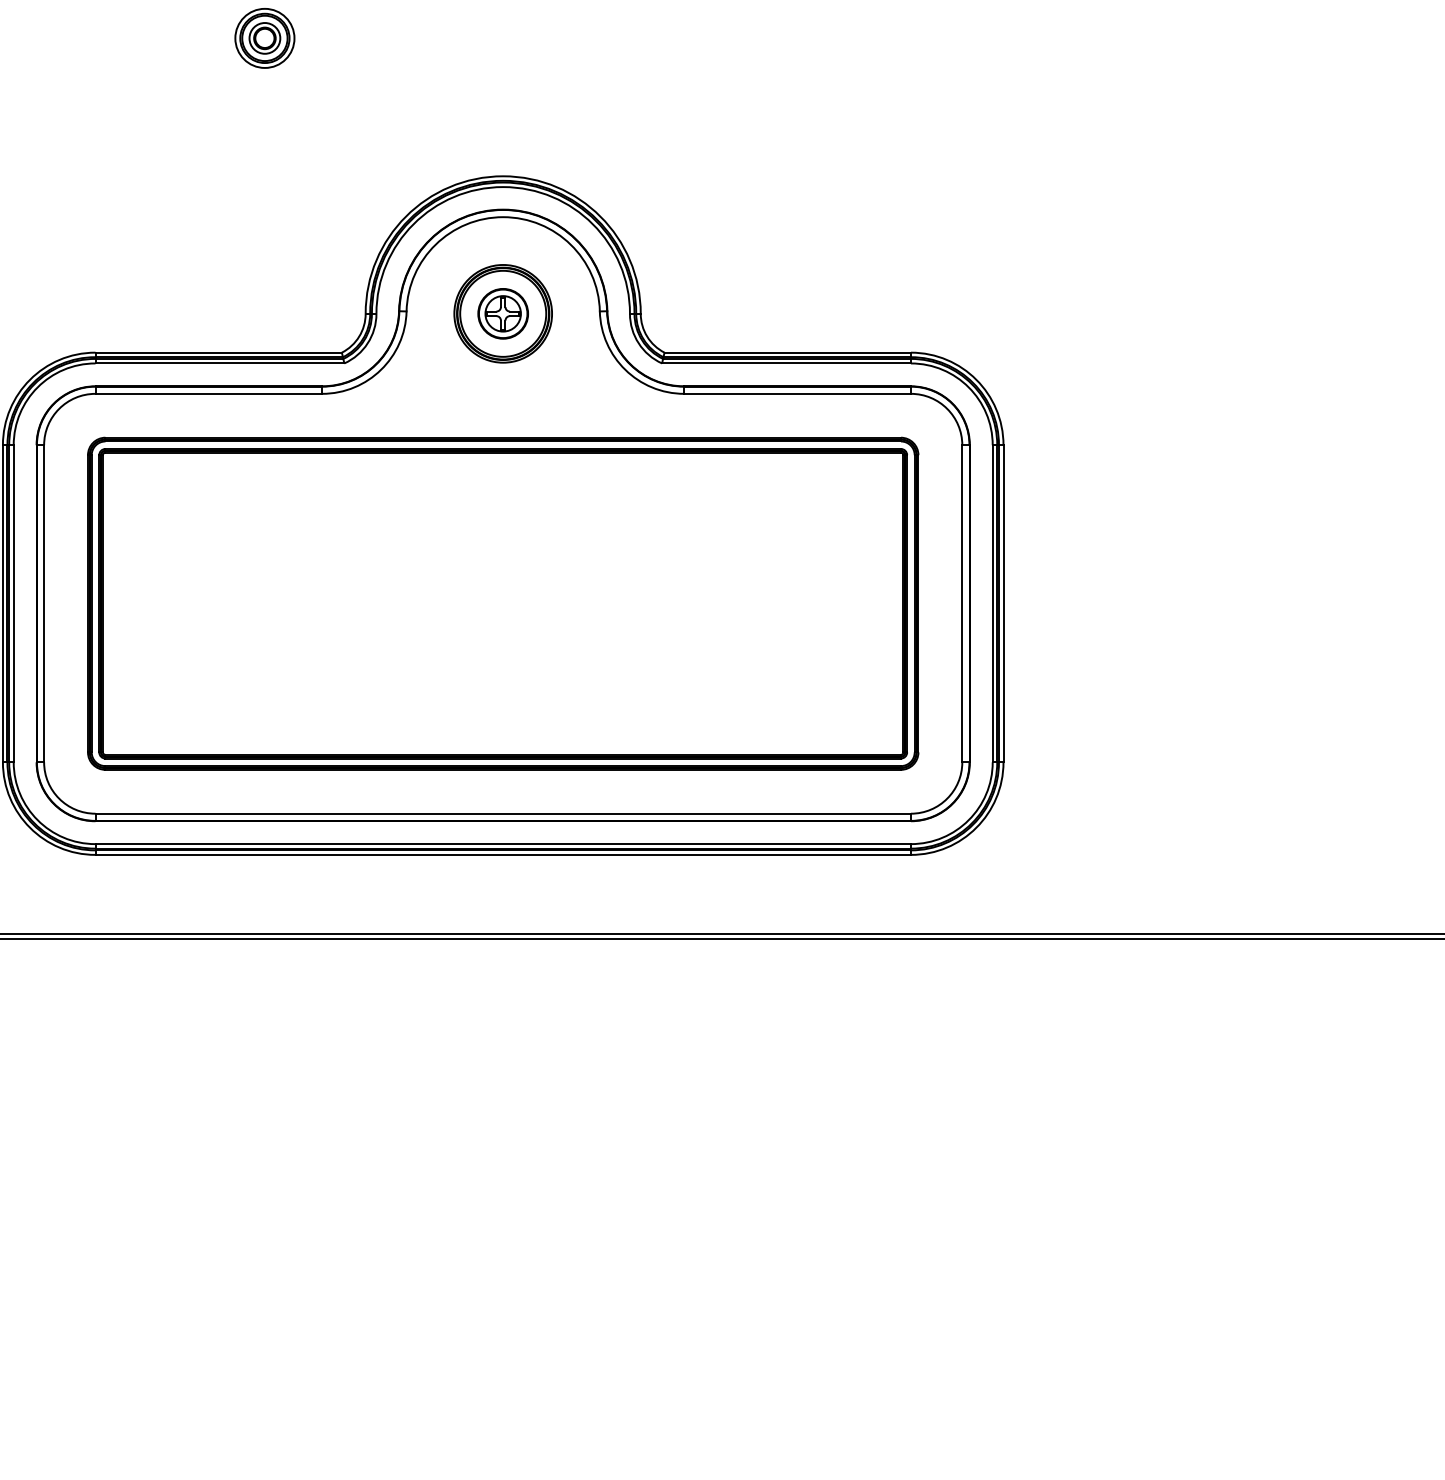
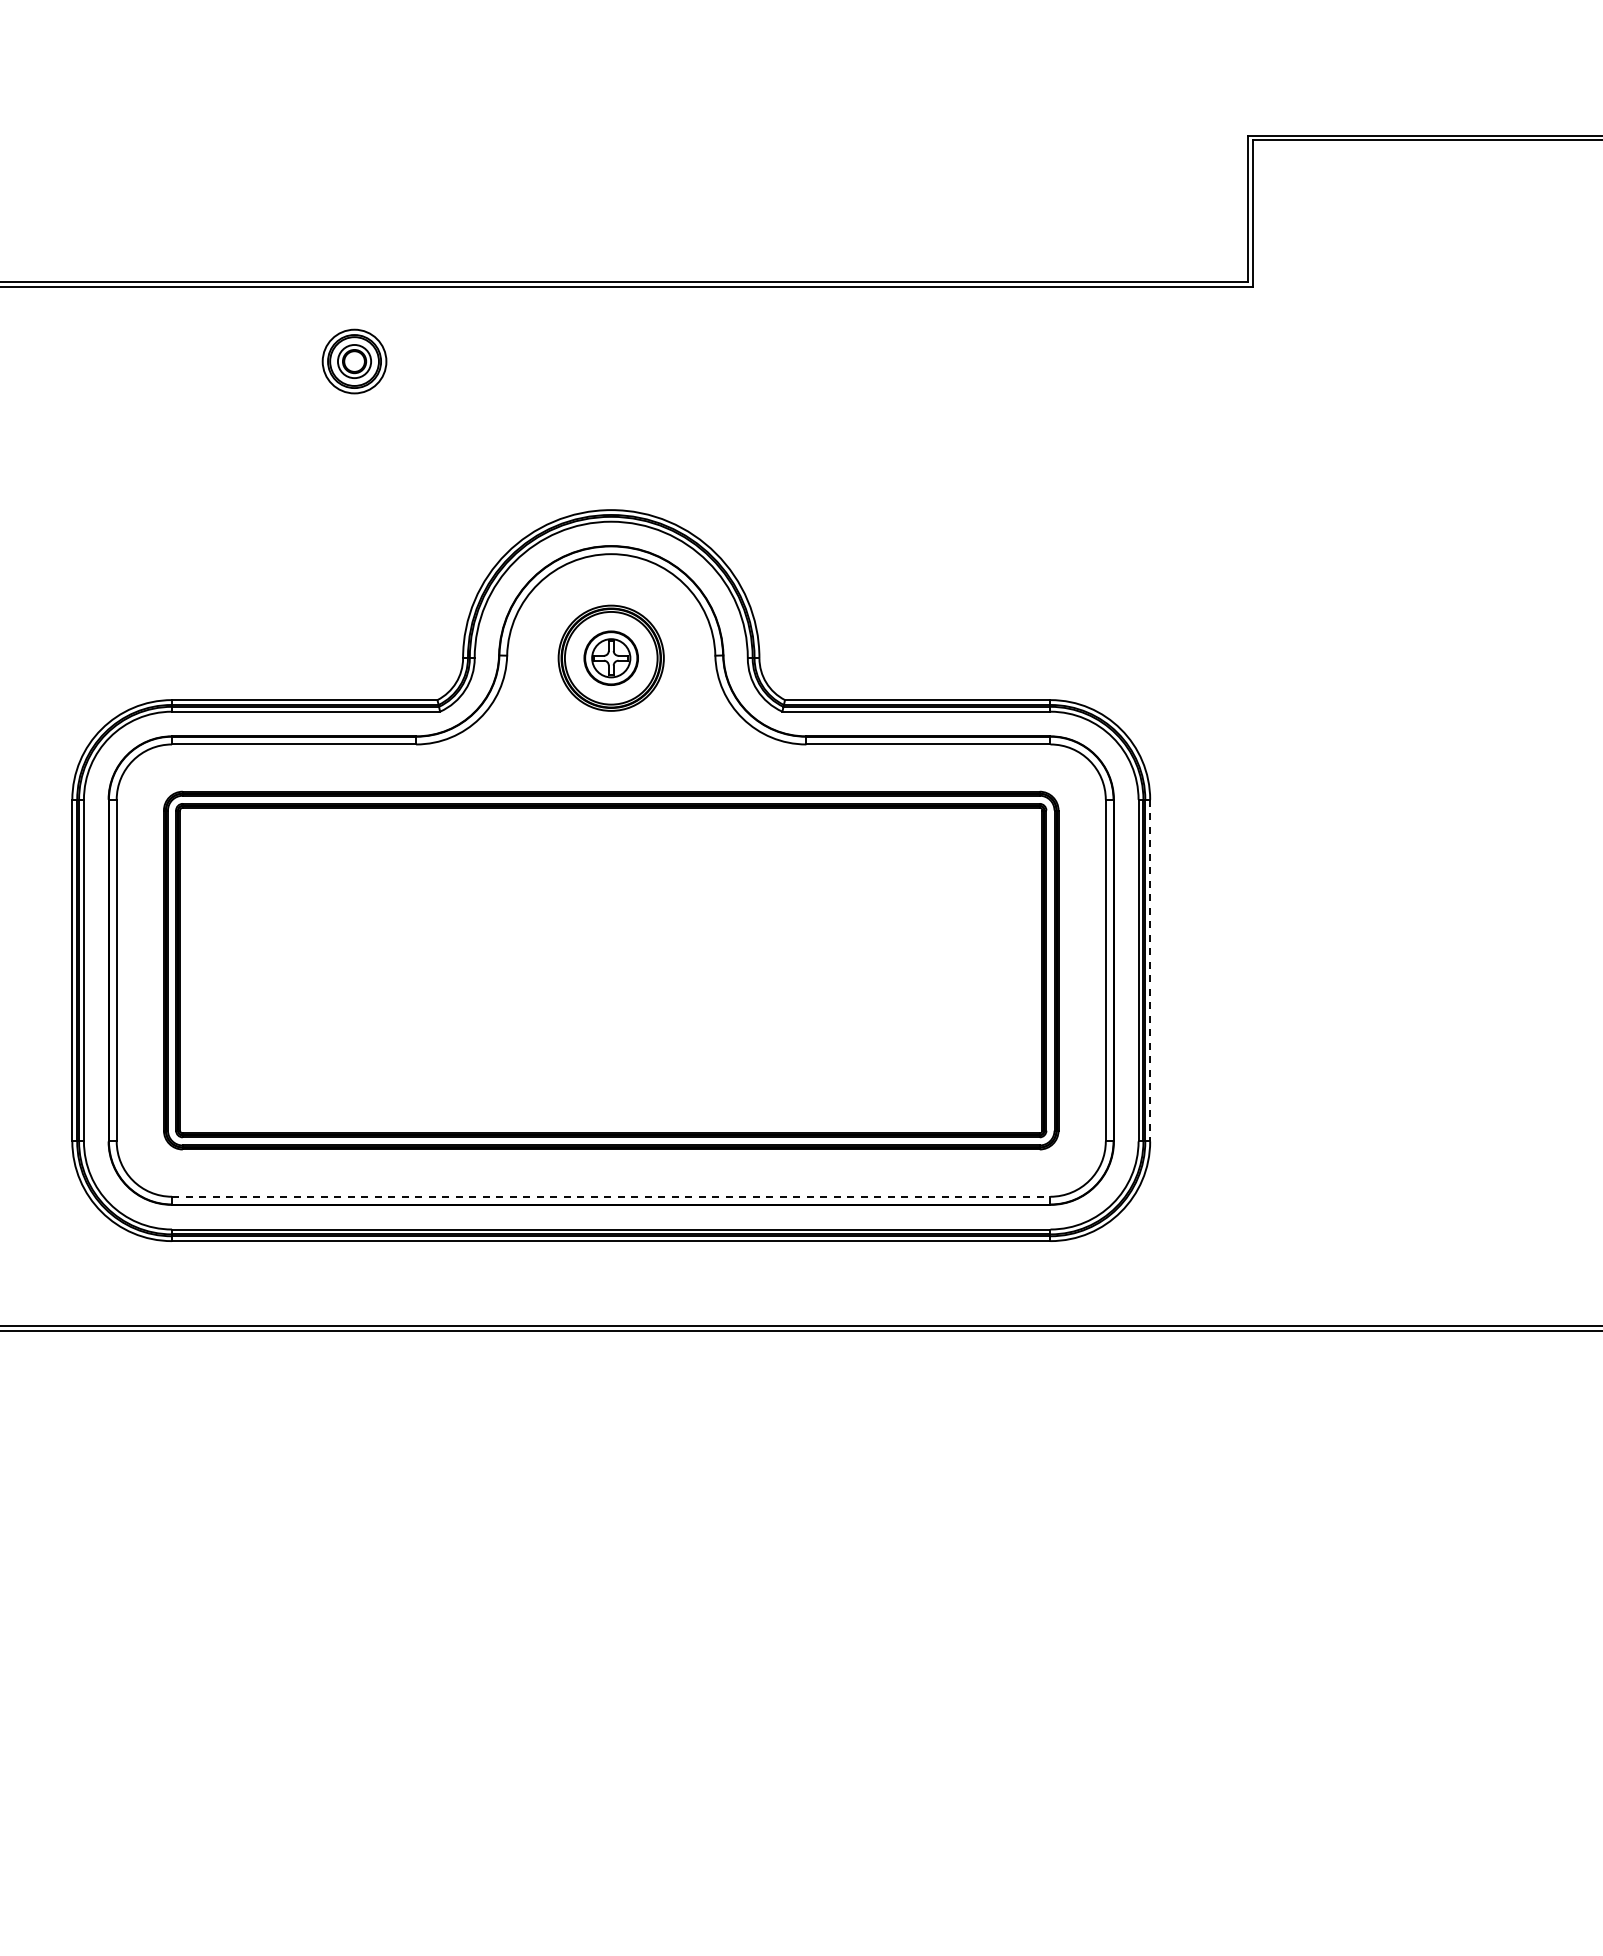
line: (1003, 603) -> (1150, 970), solid -> dashed
line: (503, 813) -> (611, 1196), solid -> dashed

